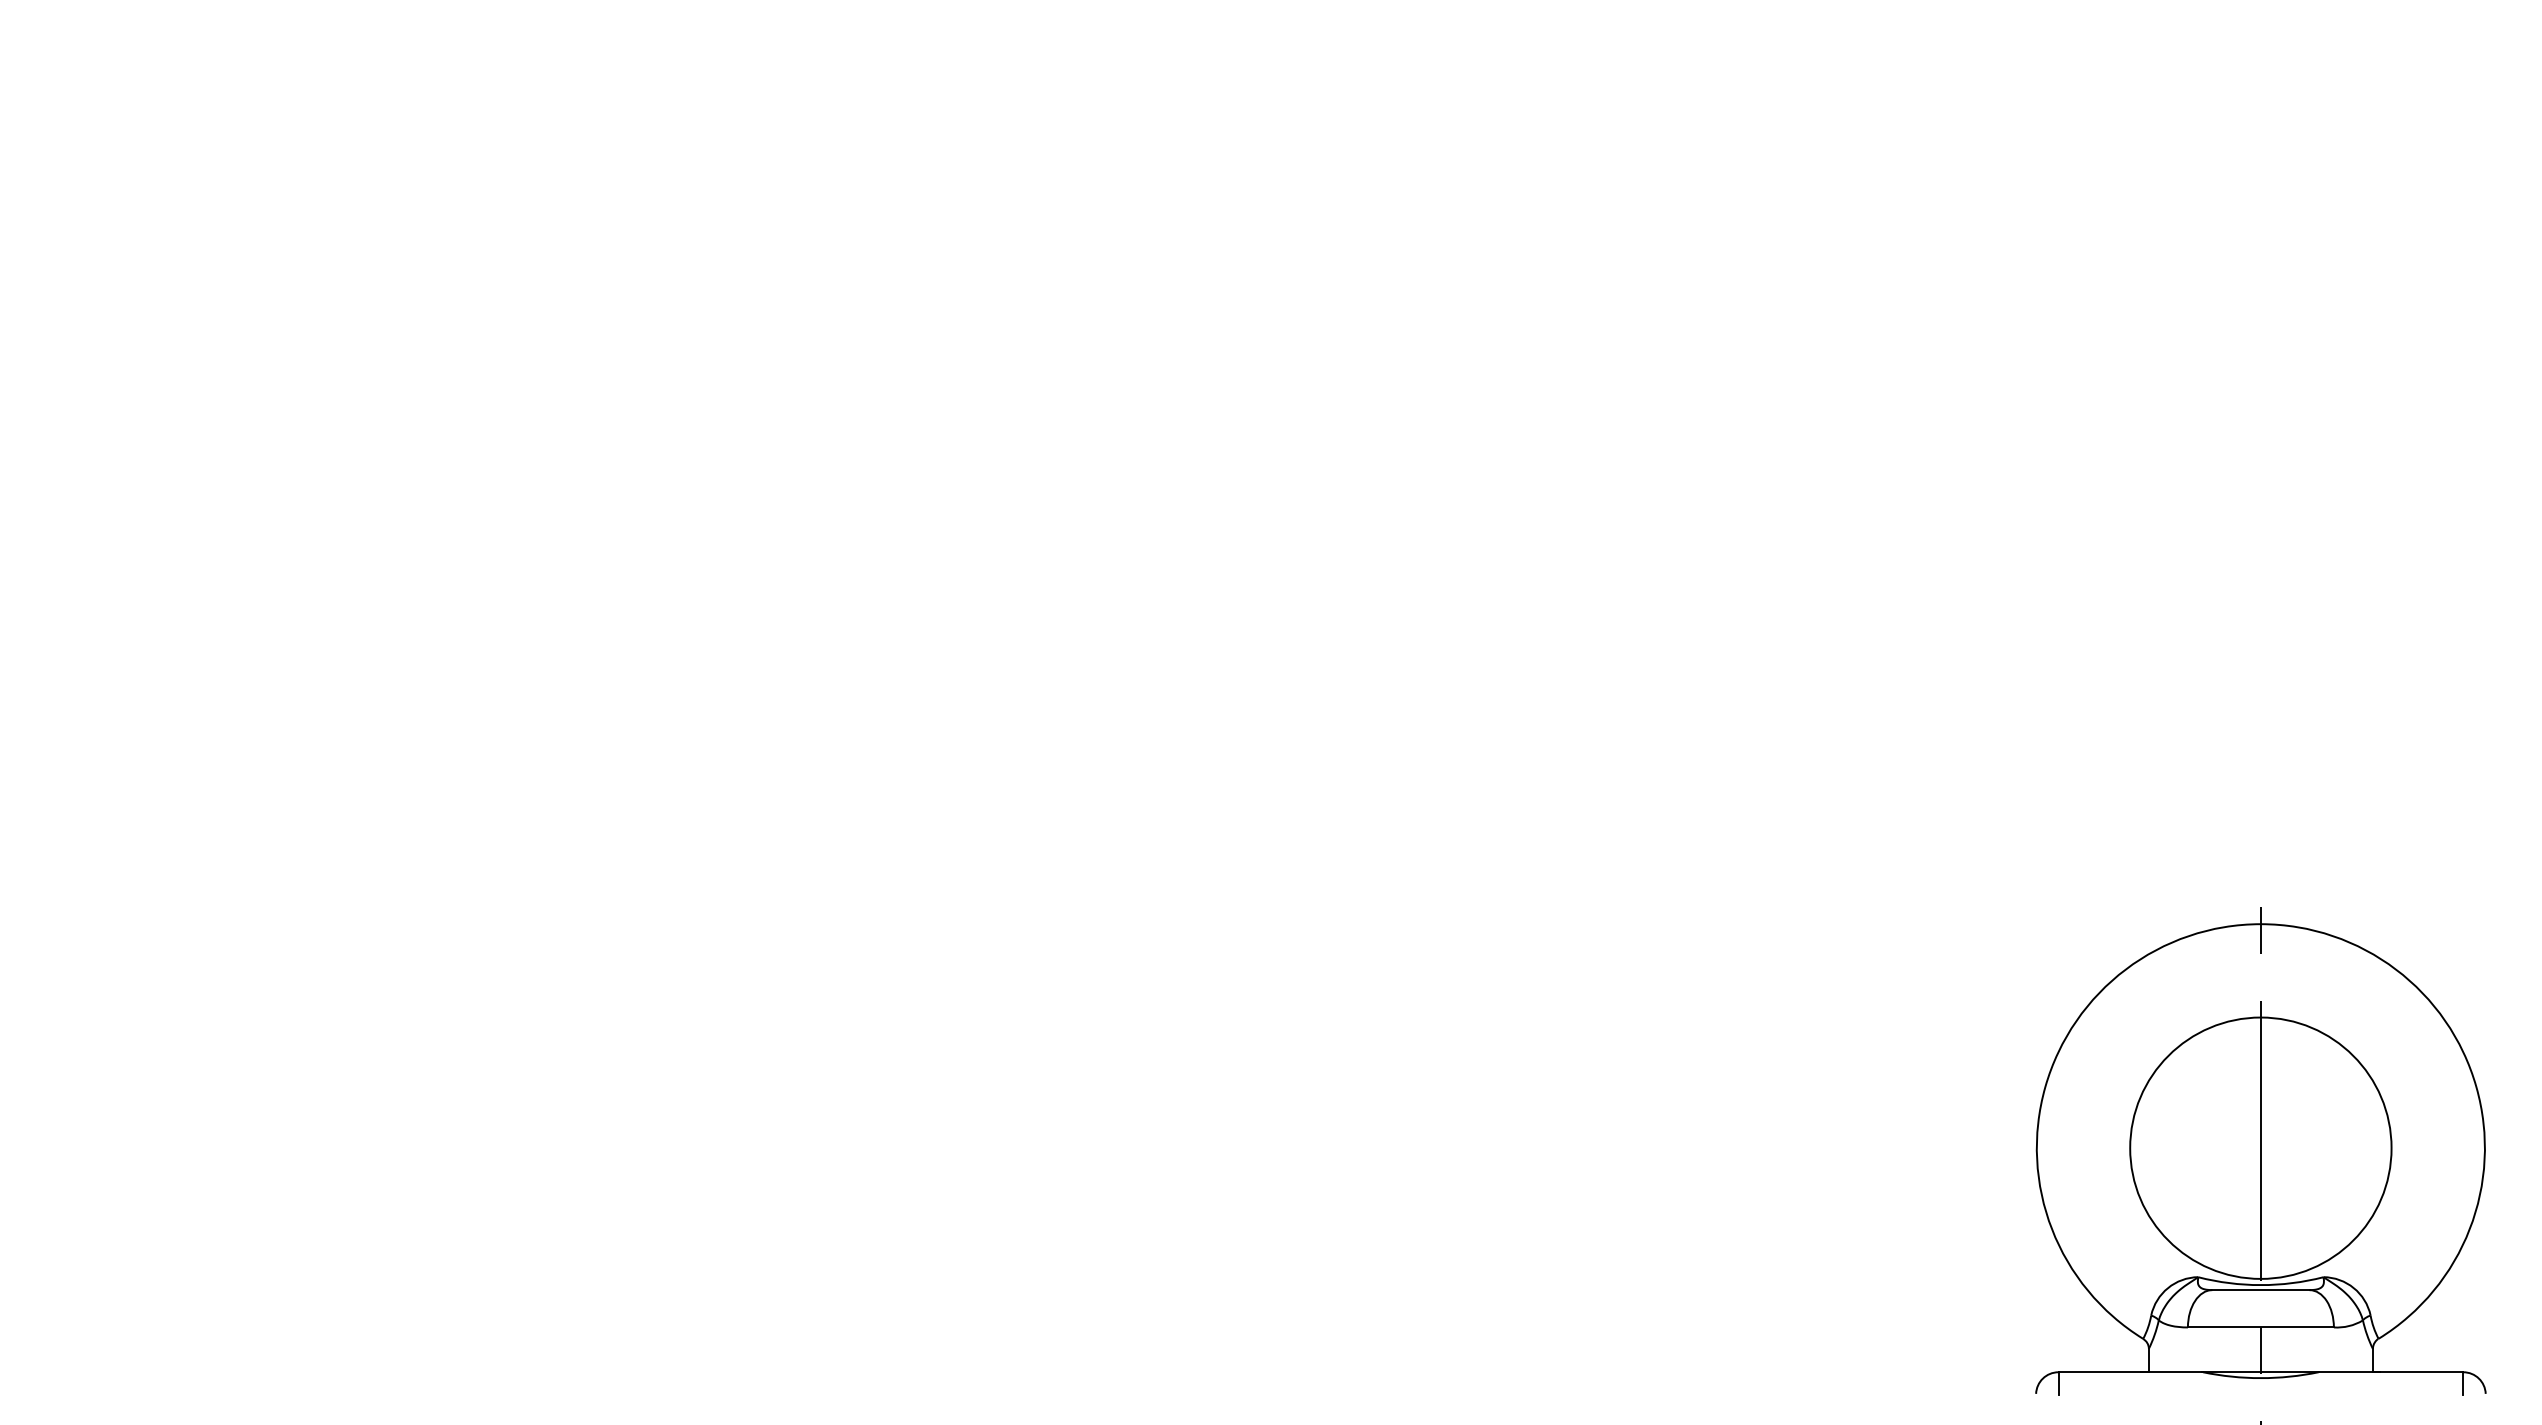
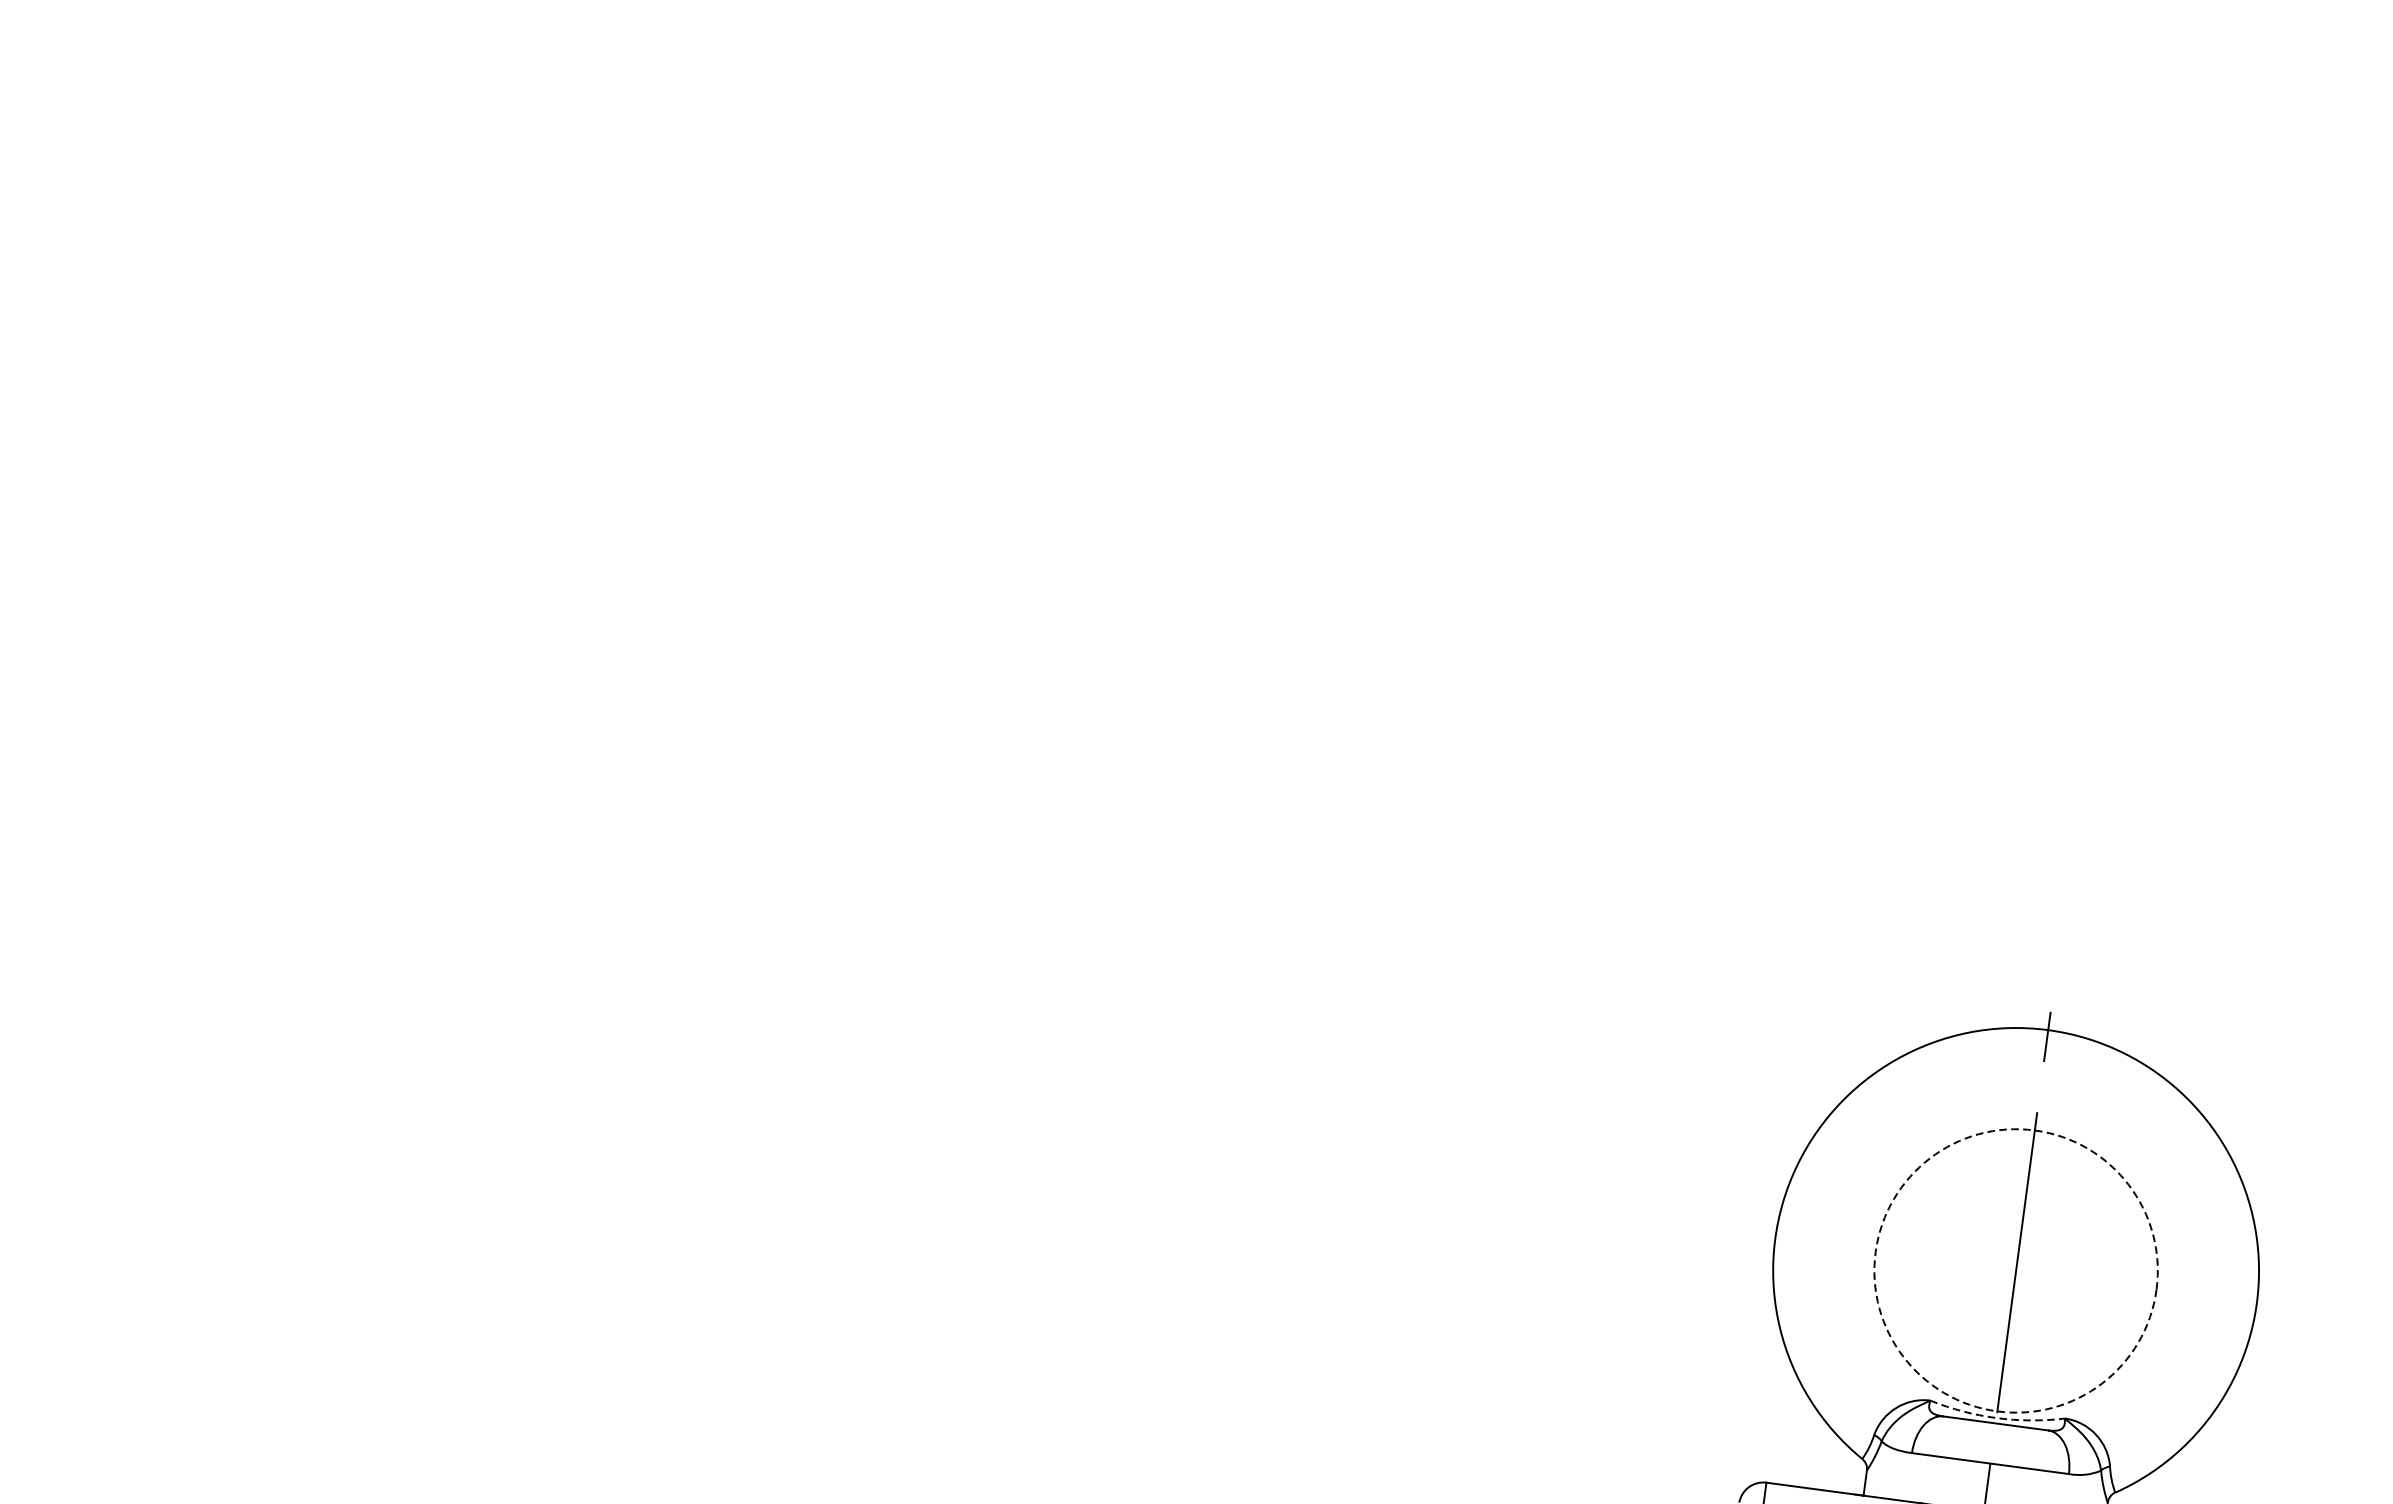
circle: (2260, 1147) -> (2015, 1270), solid -> dashed
arc: (2260, 1285) -> (1996, 1418), solid -> dashed

